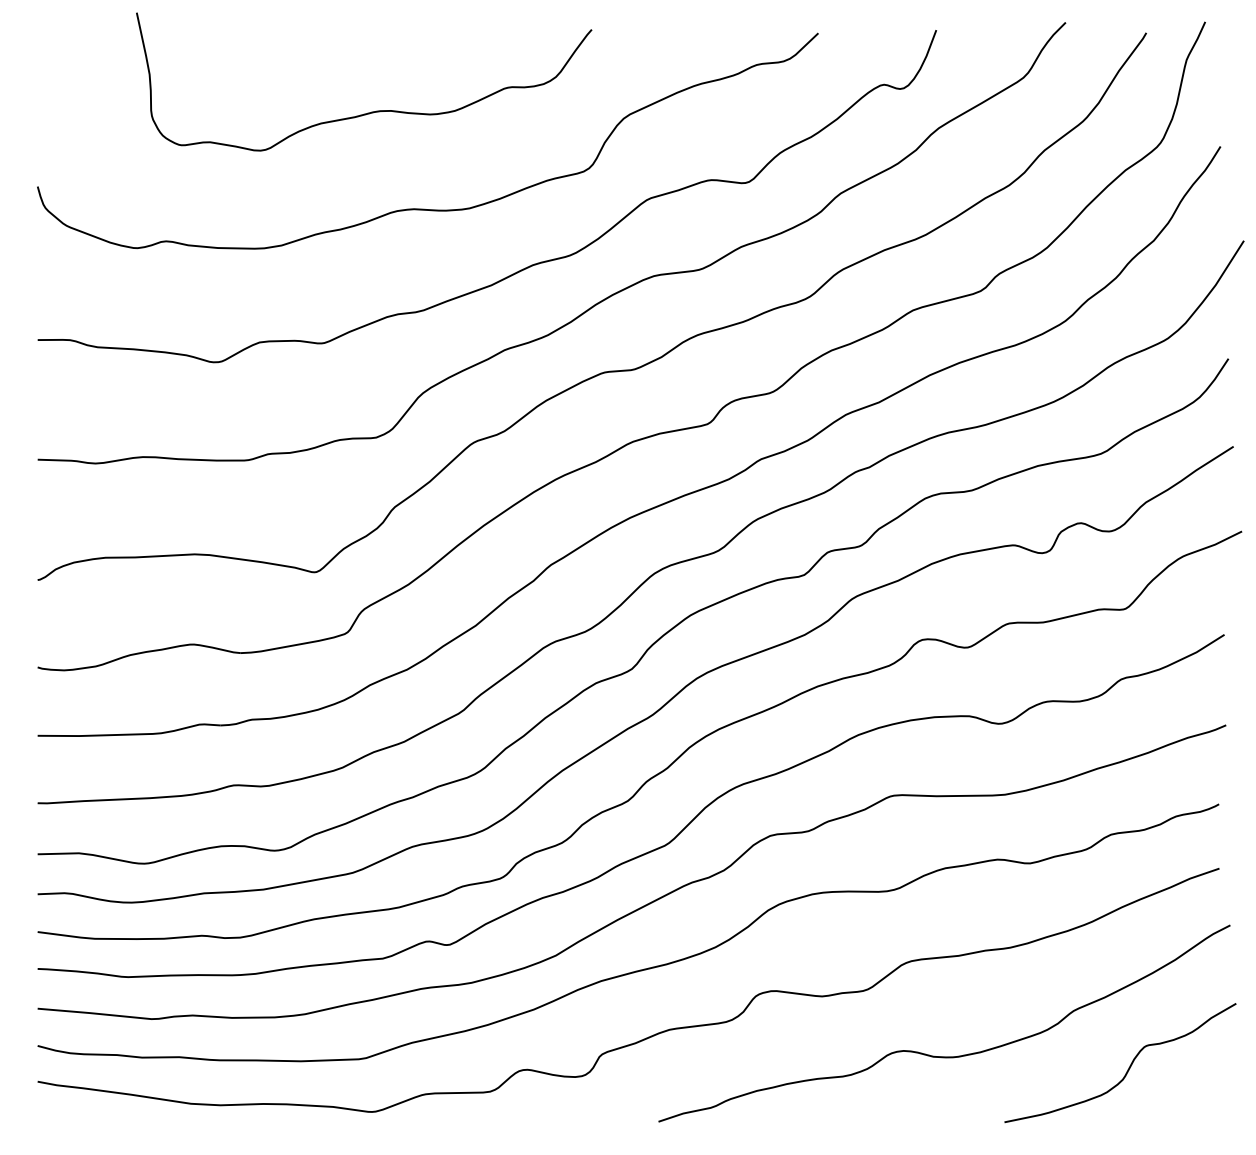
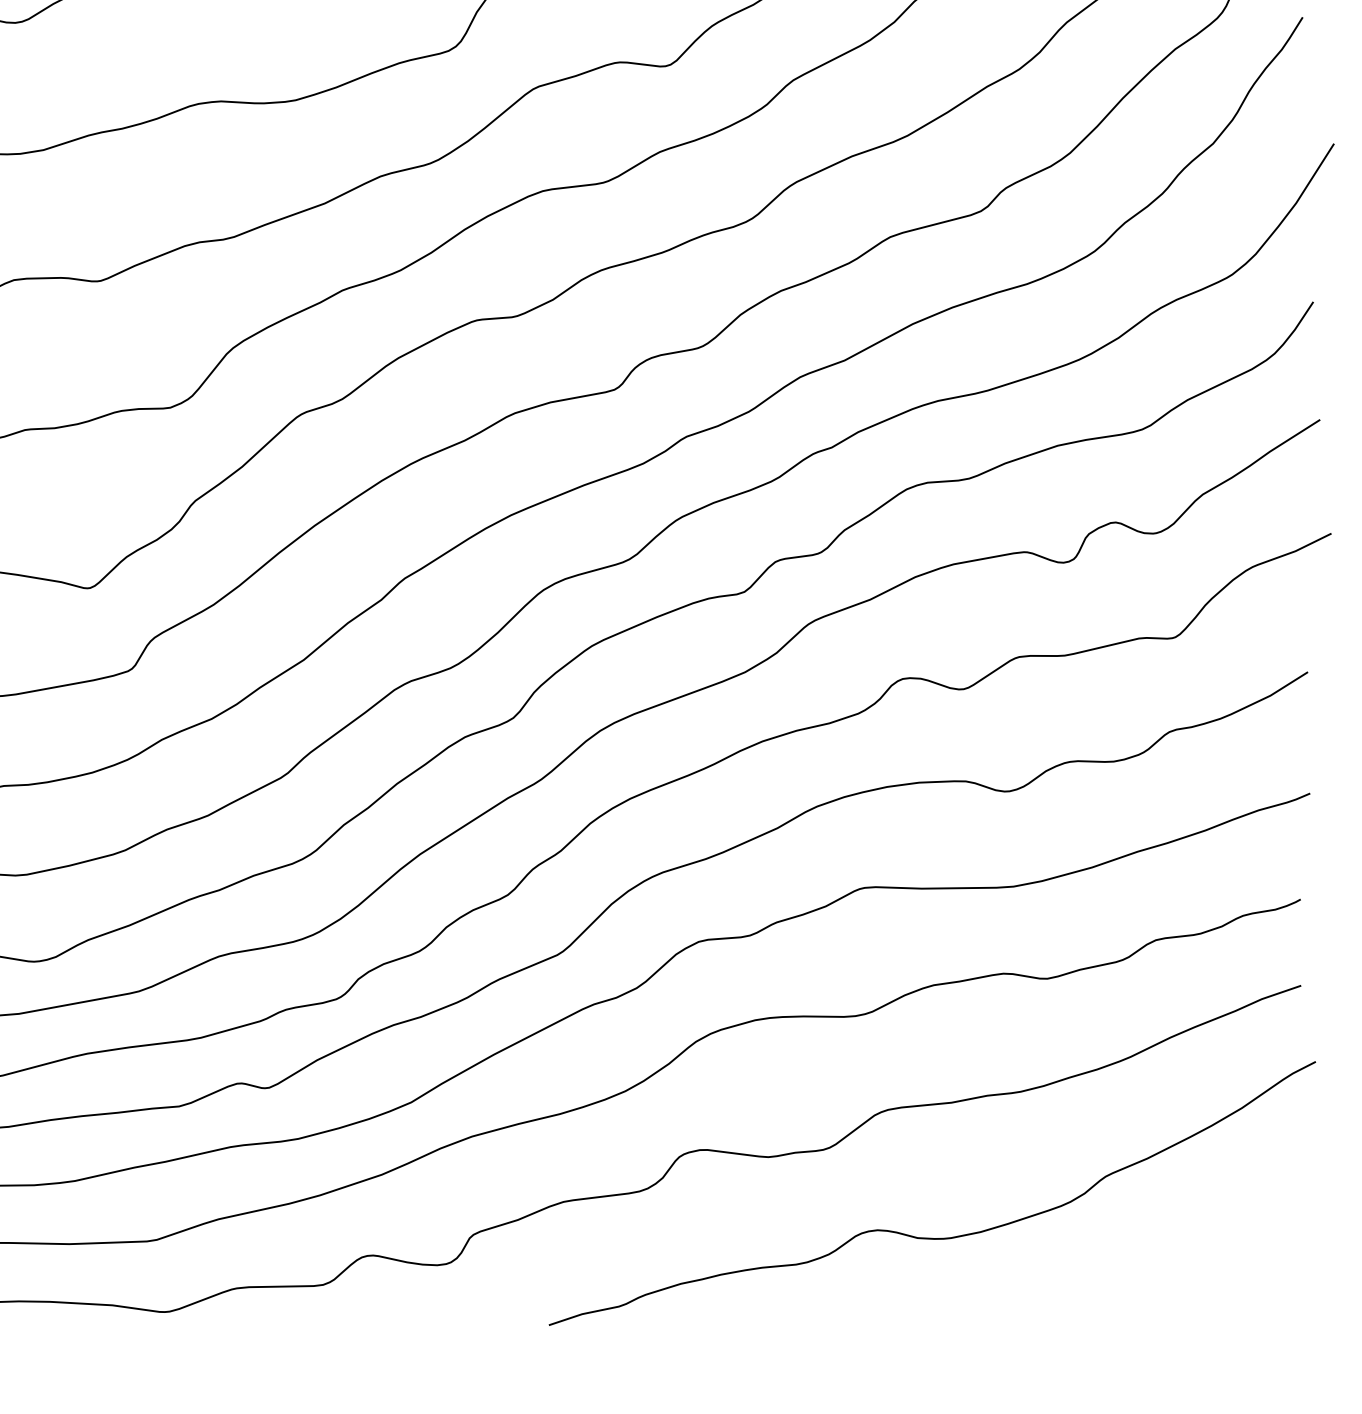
curve: (1128, 1067) -> (1179, 1252), removed

